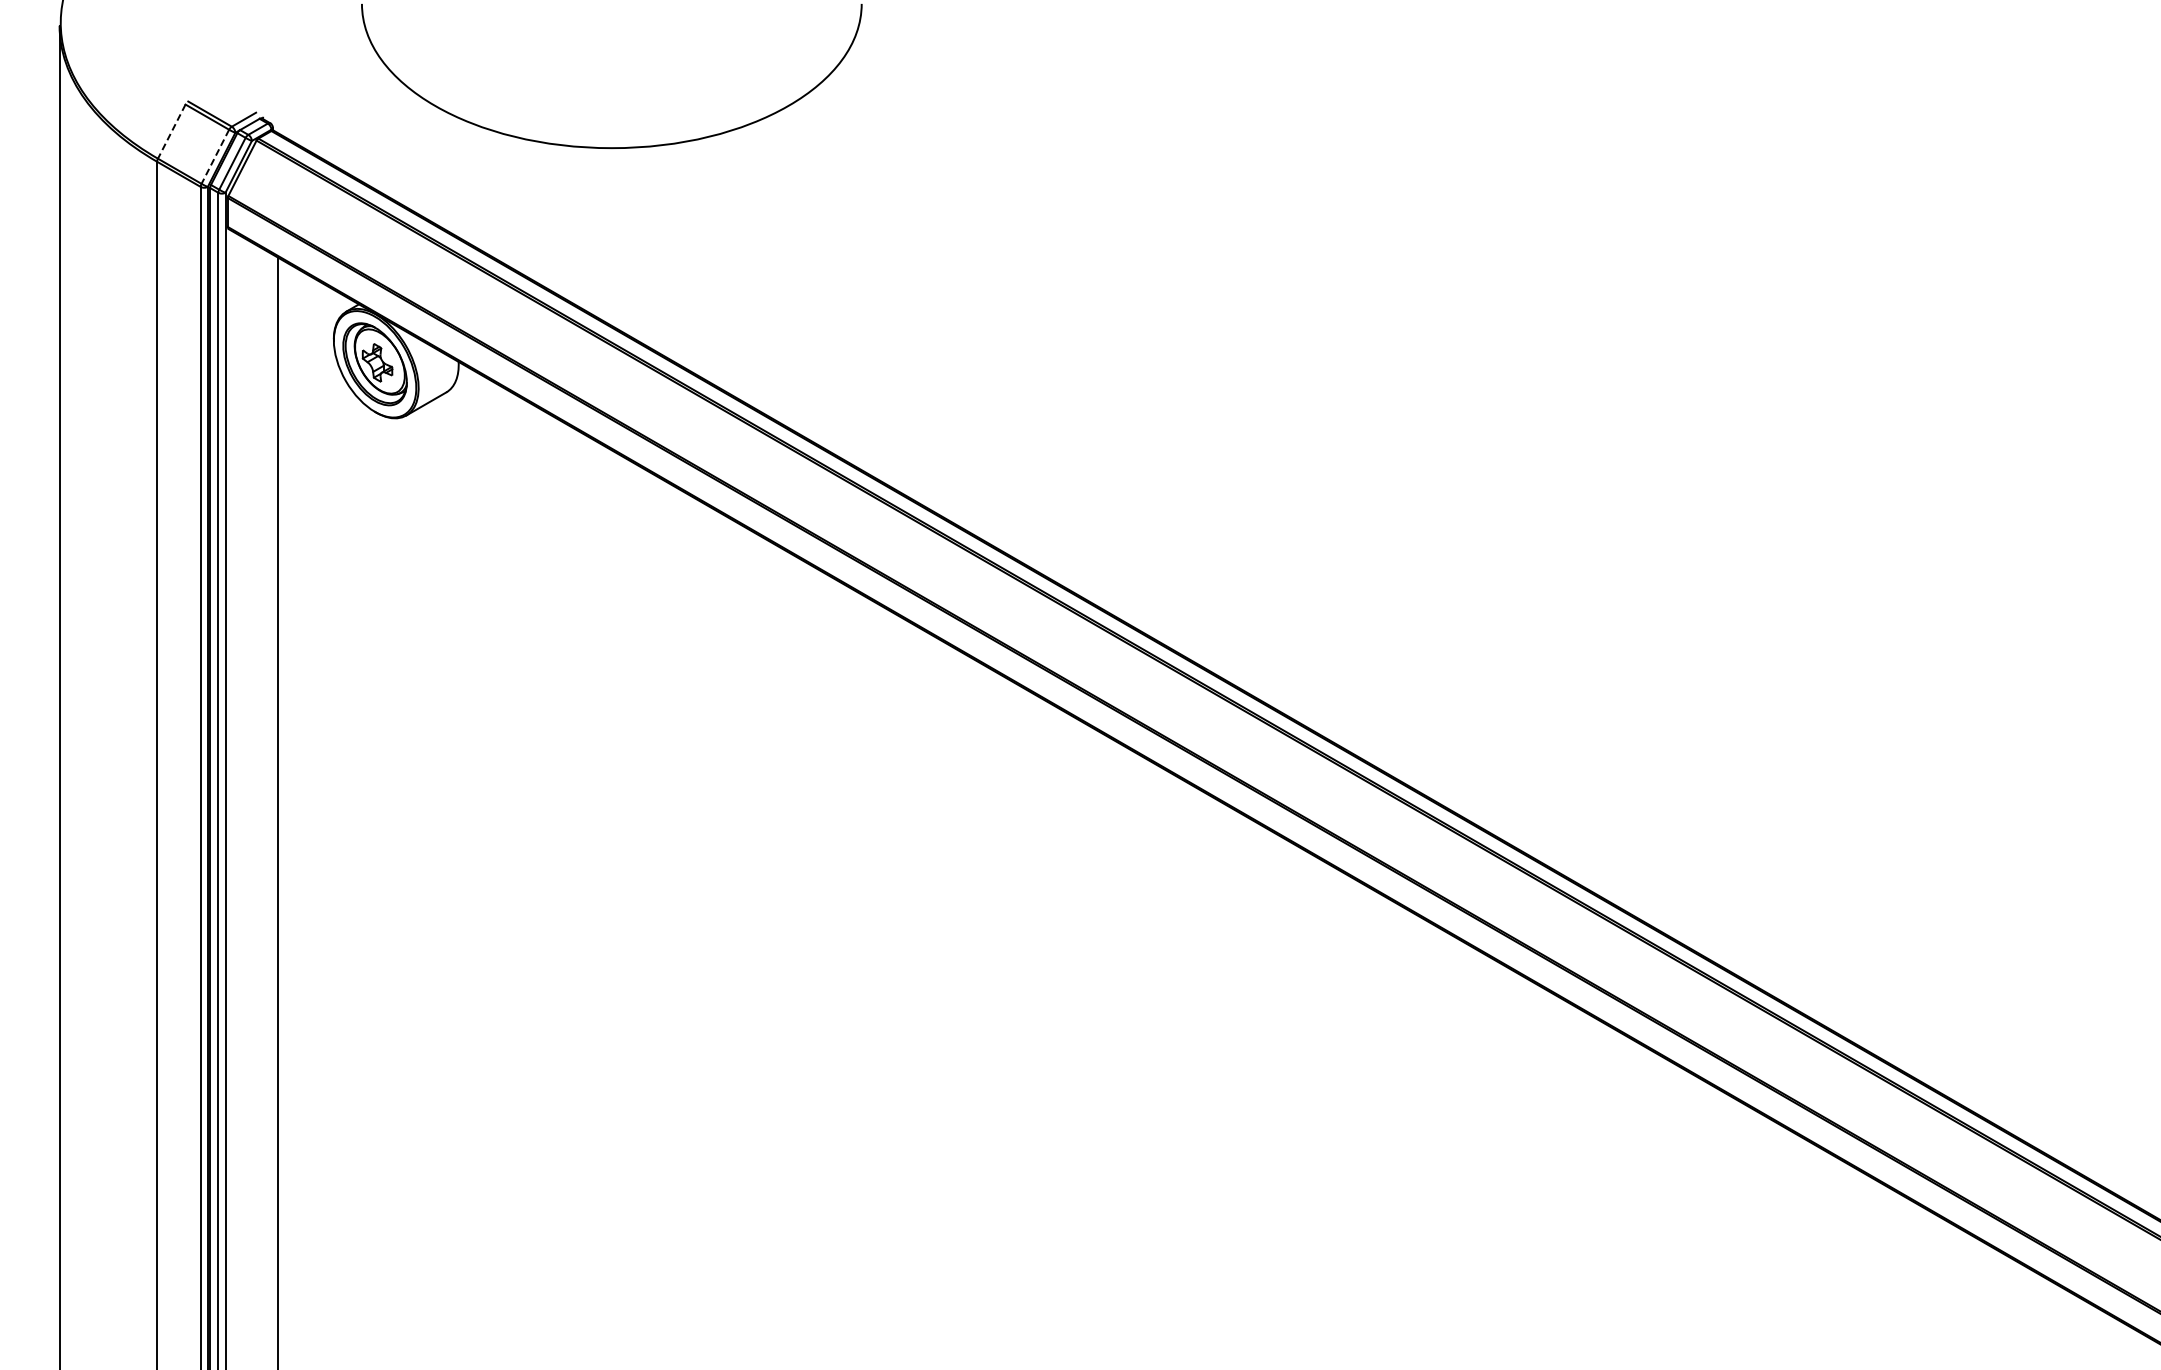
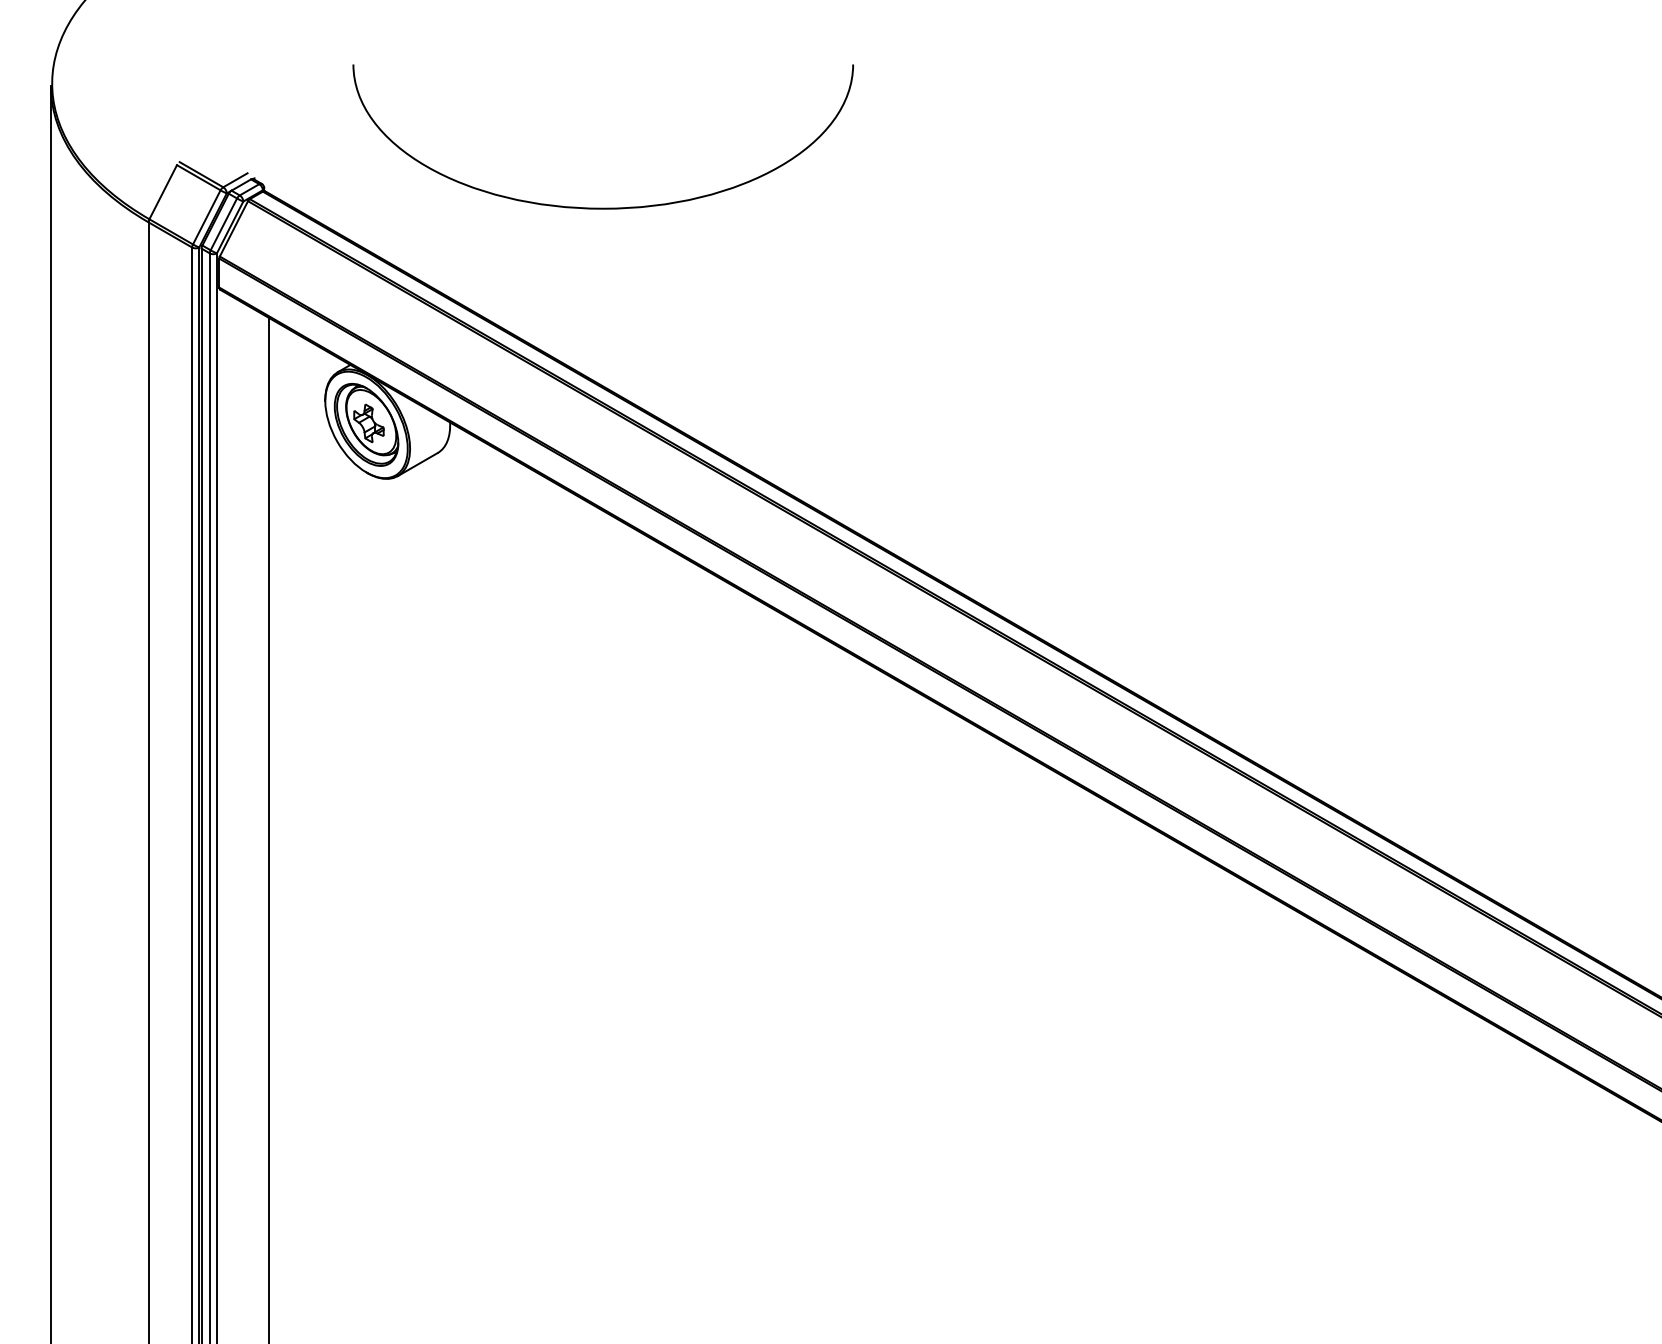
line: (171, 132) -> (162, 193), dashed -> solid
line: (215, 157) -> (206, 218), dashed -> solid

